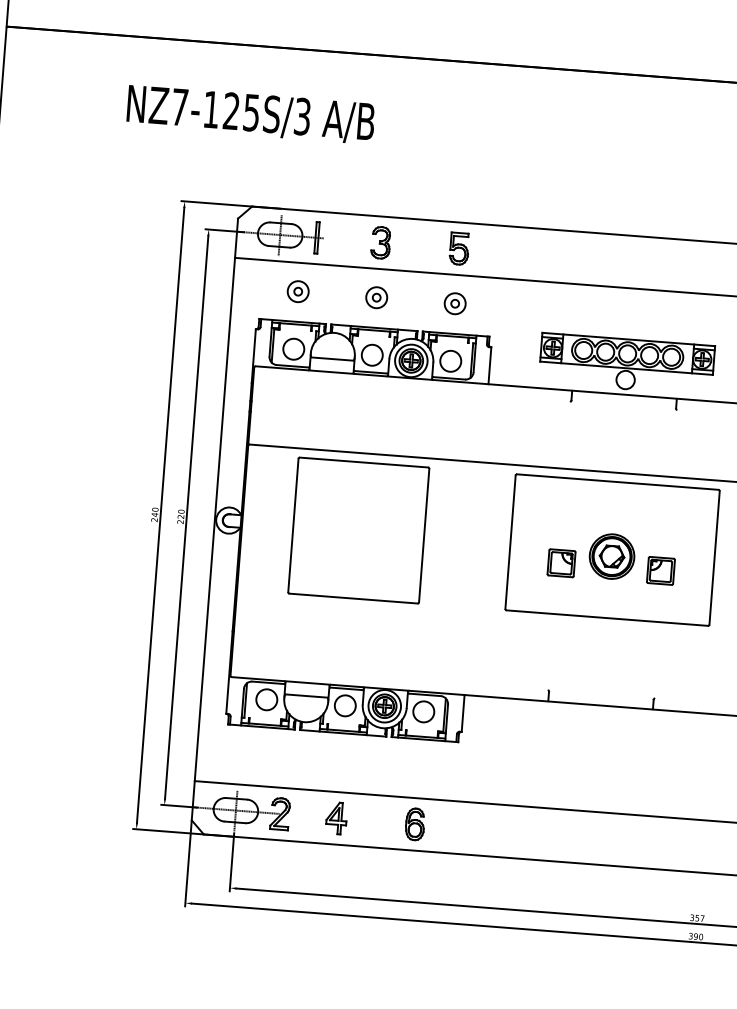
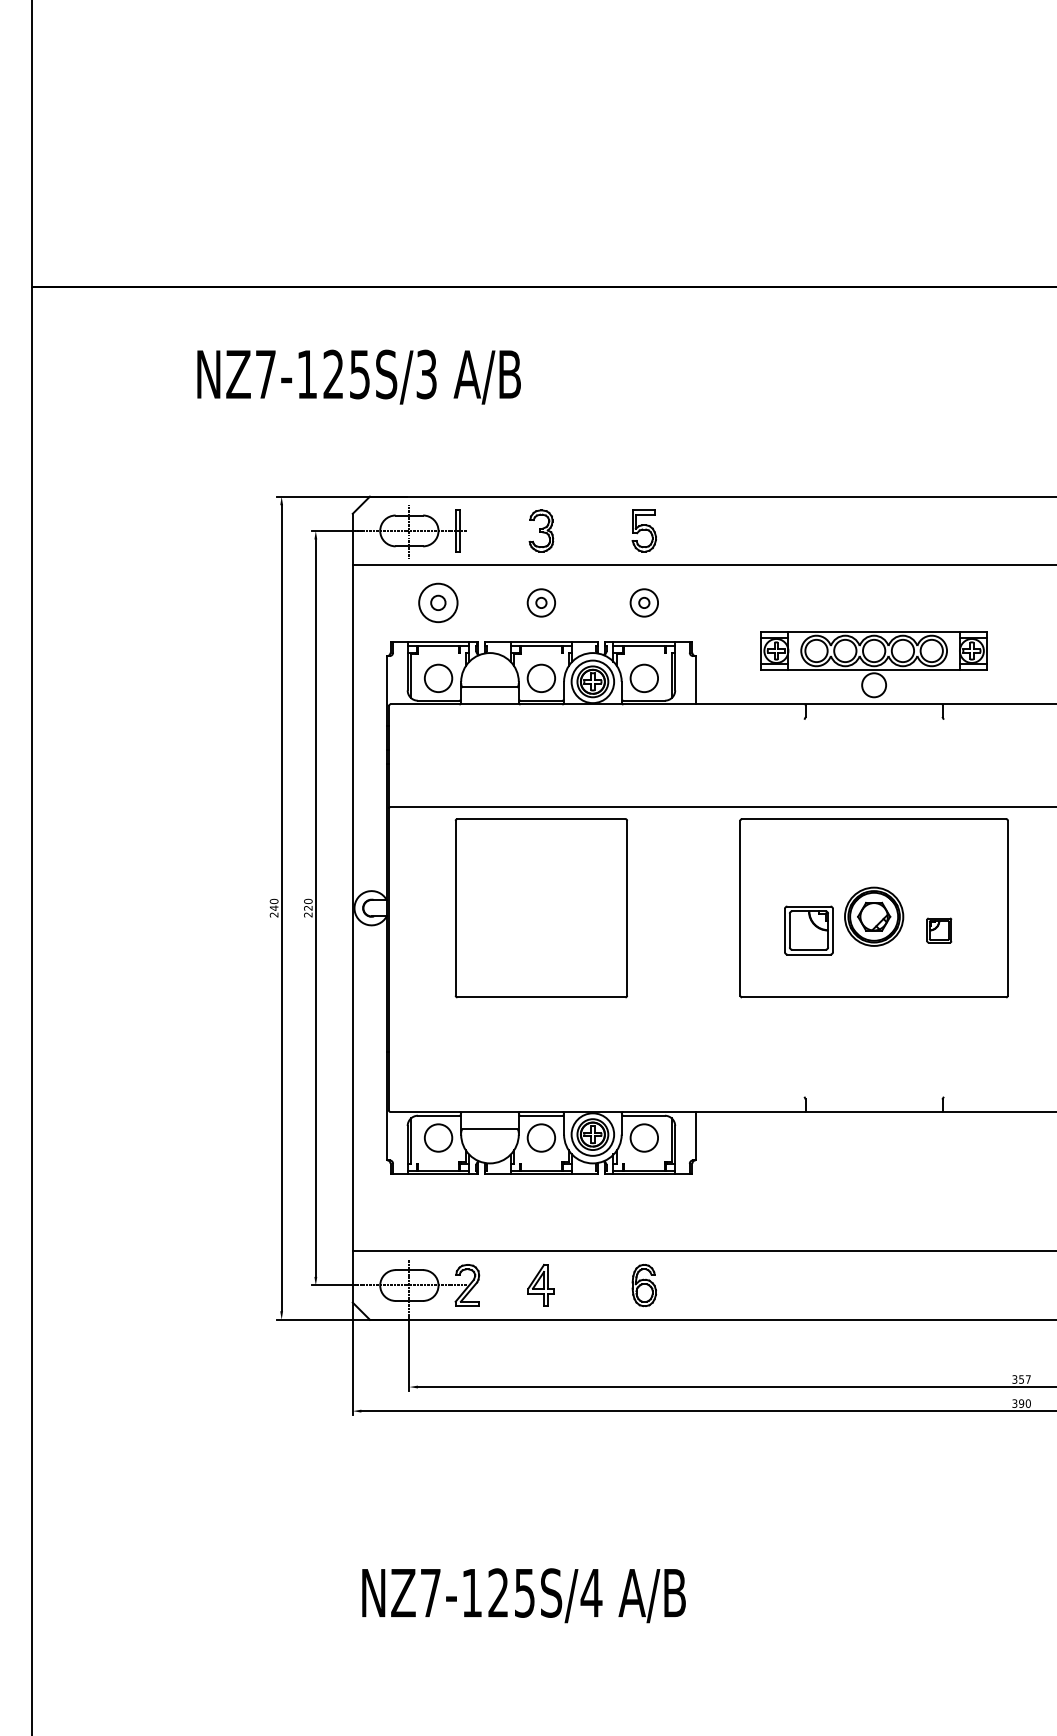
part: (298, 291) -> (438, 602), size x1.4
part: (561, 563) -> (808, 930), size x1.4
part: (661, 570) -> (939, 930), size x0.7

